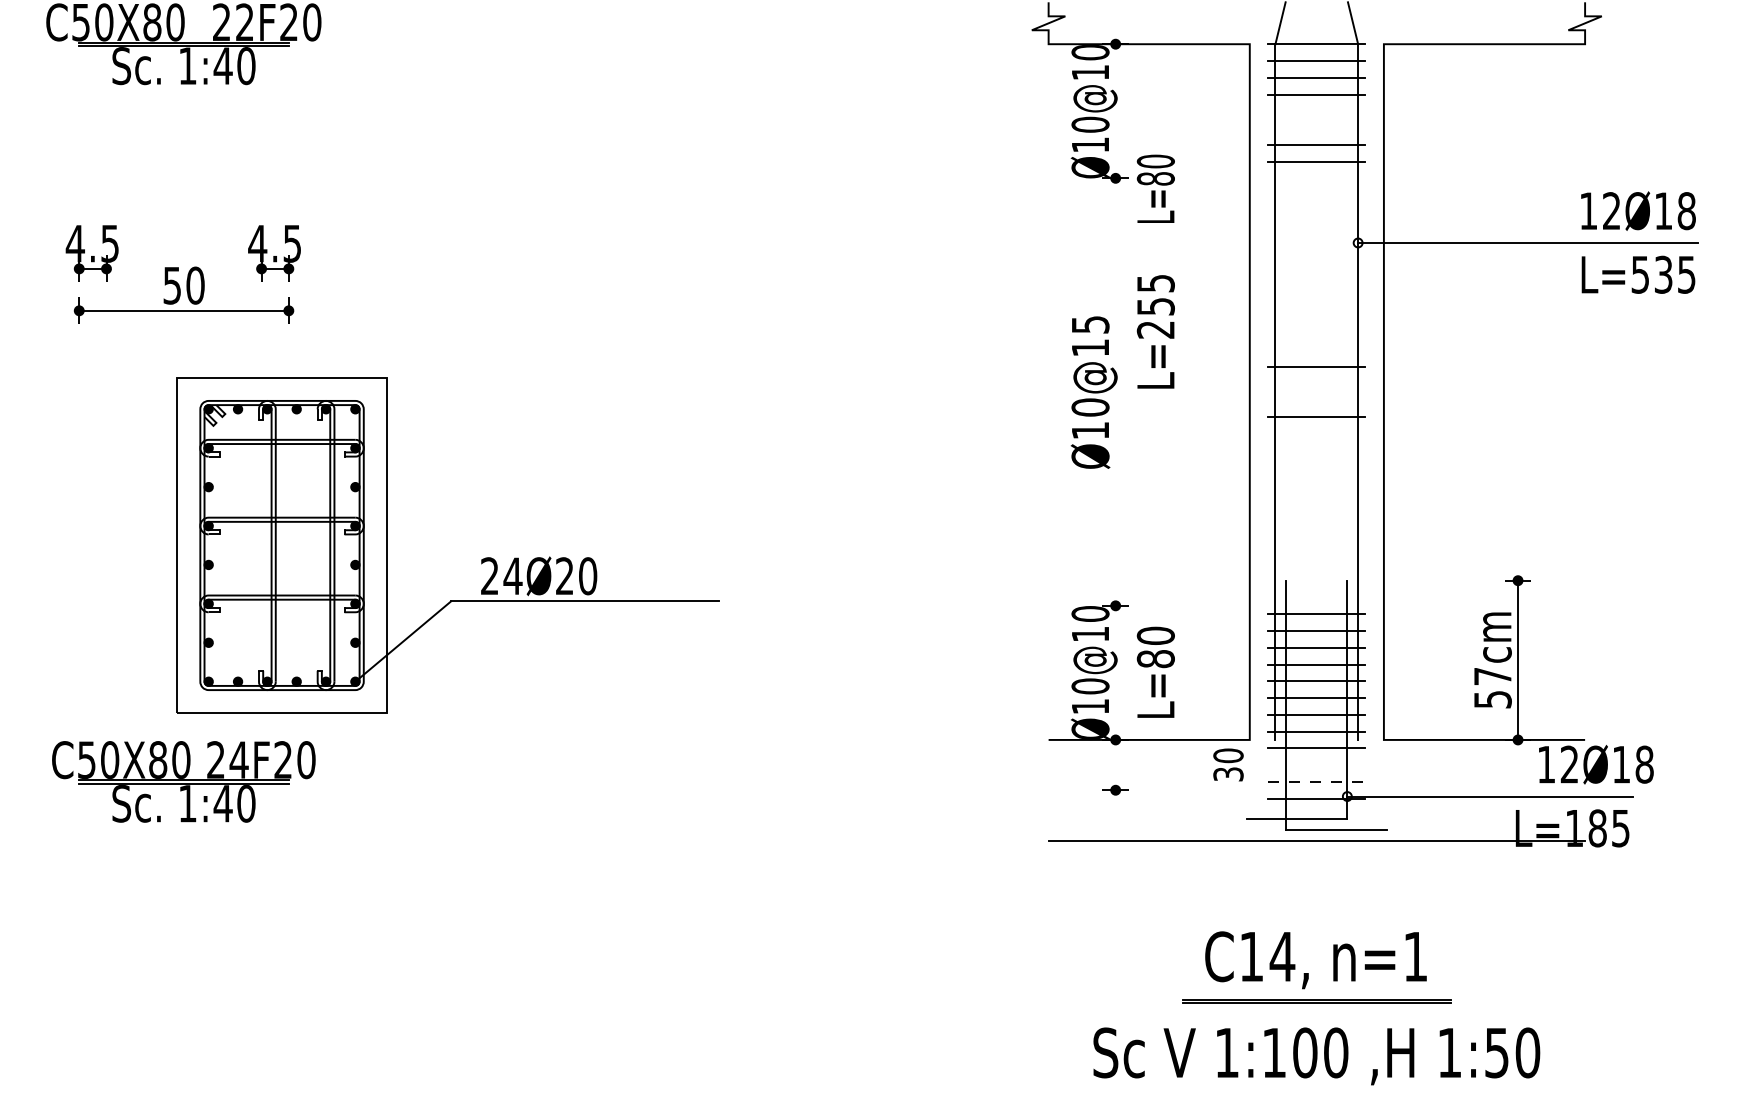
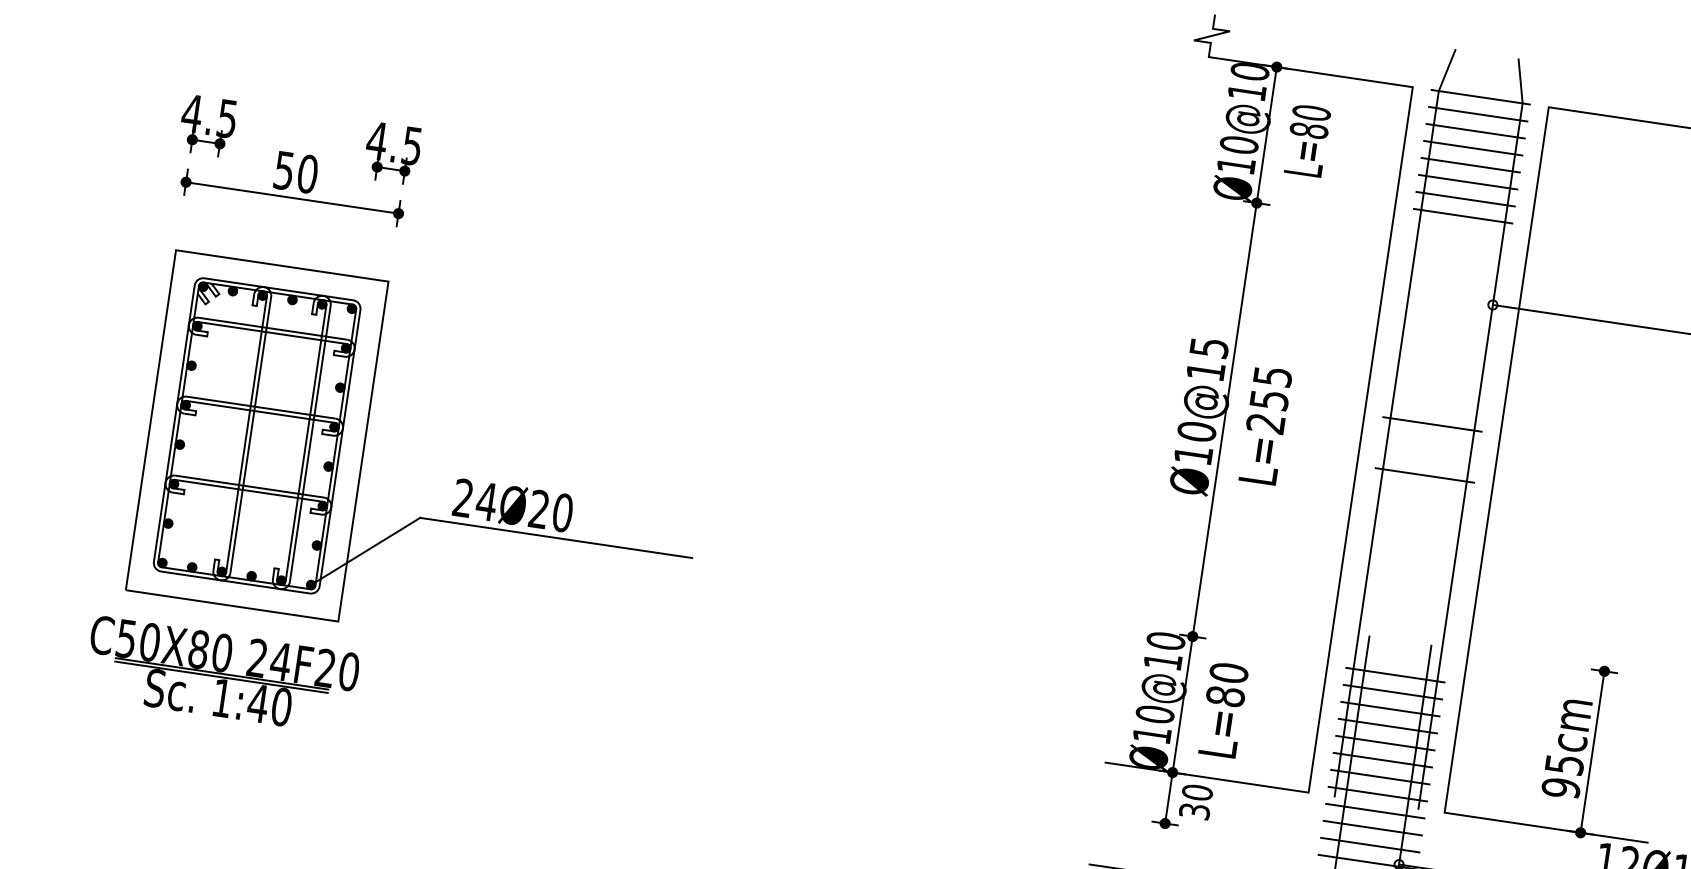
line: (1316, 111) -> (1470, 165), added
line: (1316, 128) -> (1467, 182), added
text: (1155, 188) -> (1307, 140), moved
text: (1155, 331) -> (1265, 425), moved
line: (1115, 417) -> (1220, 445), added
part: (481, 559) -> (457, 479), moved
text: (1492, 688) -> (1562, 776), 57cm -> 95cm
text: (1228, 764) -> (1196, 801), moved
line: (1316, 765) -> (1372, 828), added
line: (1317, 781) -> (1371, 844), dashed -> solid

